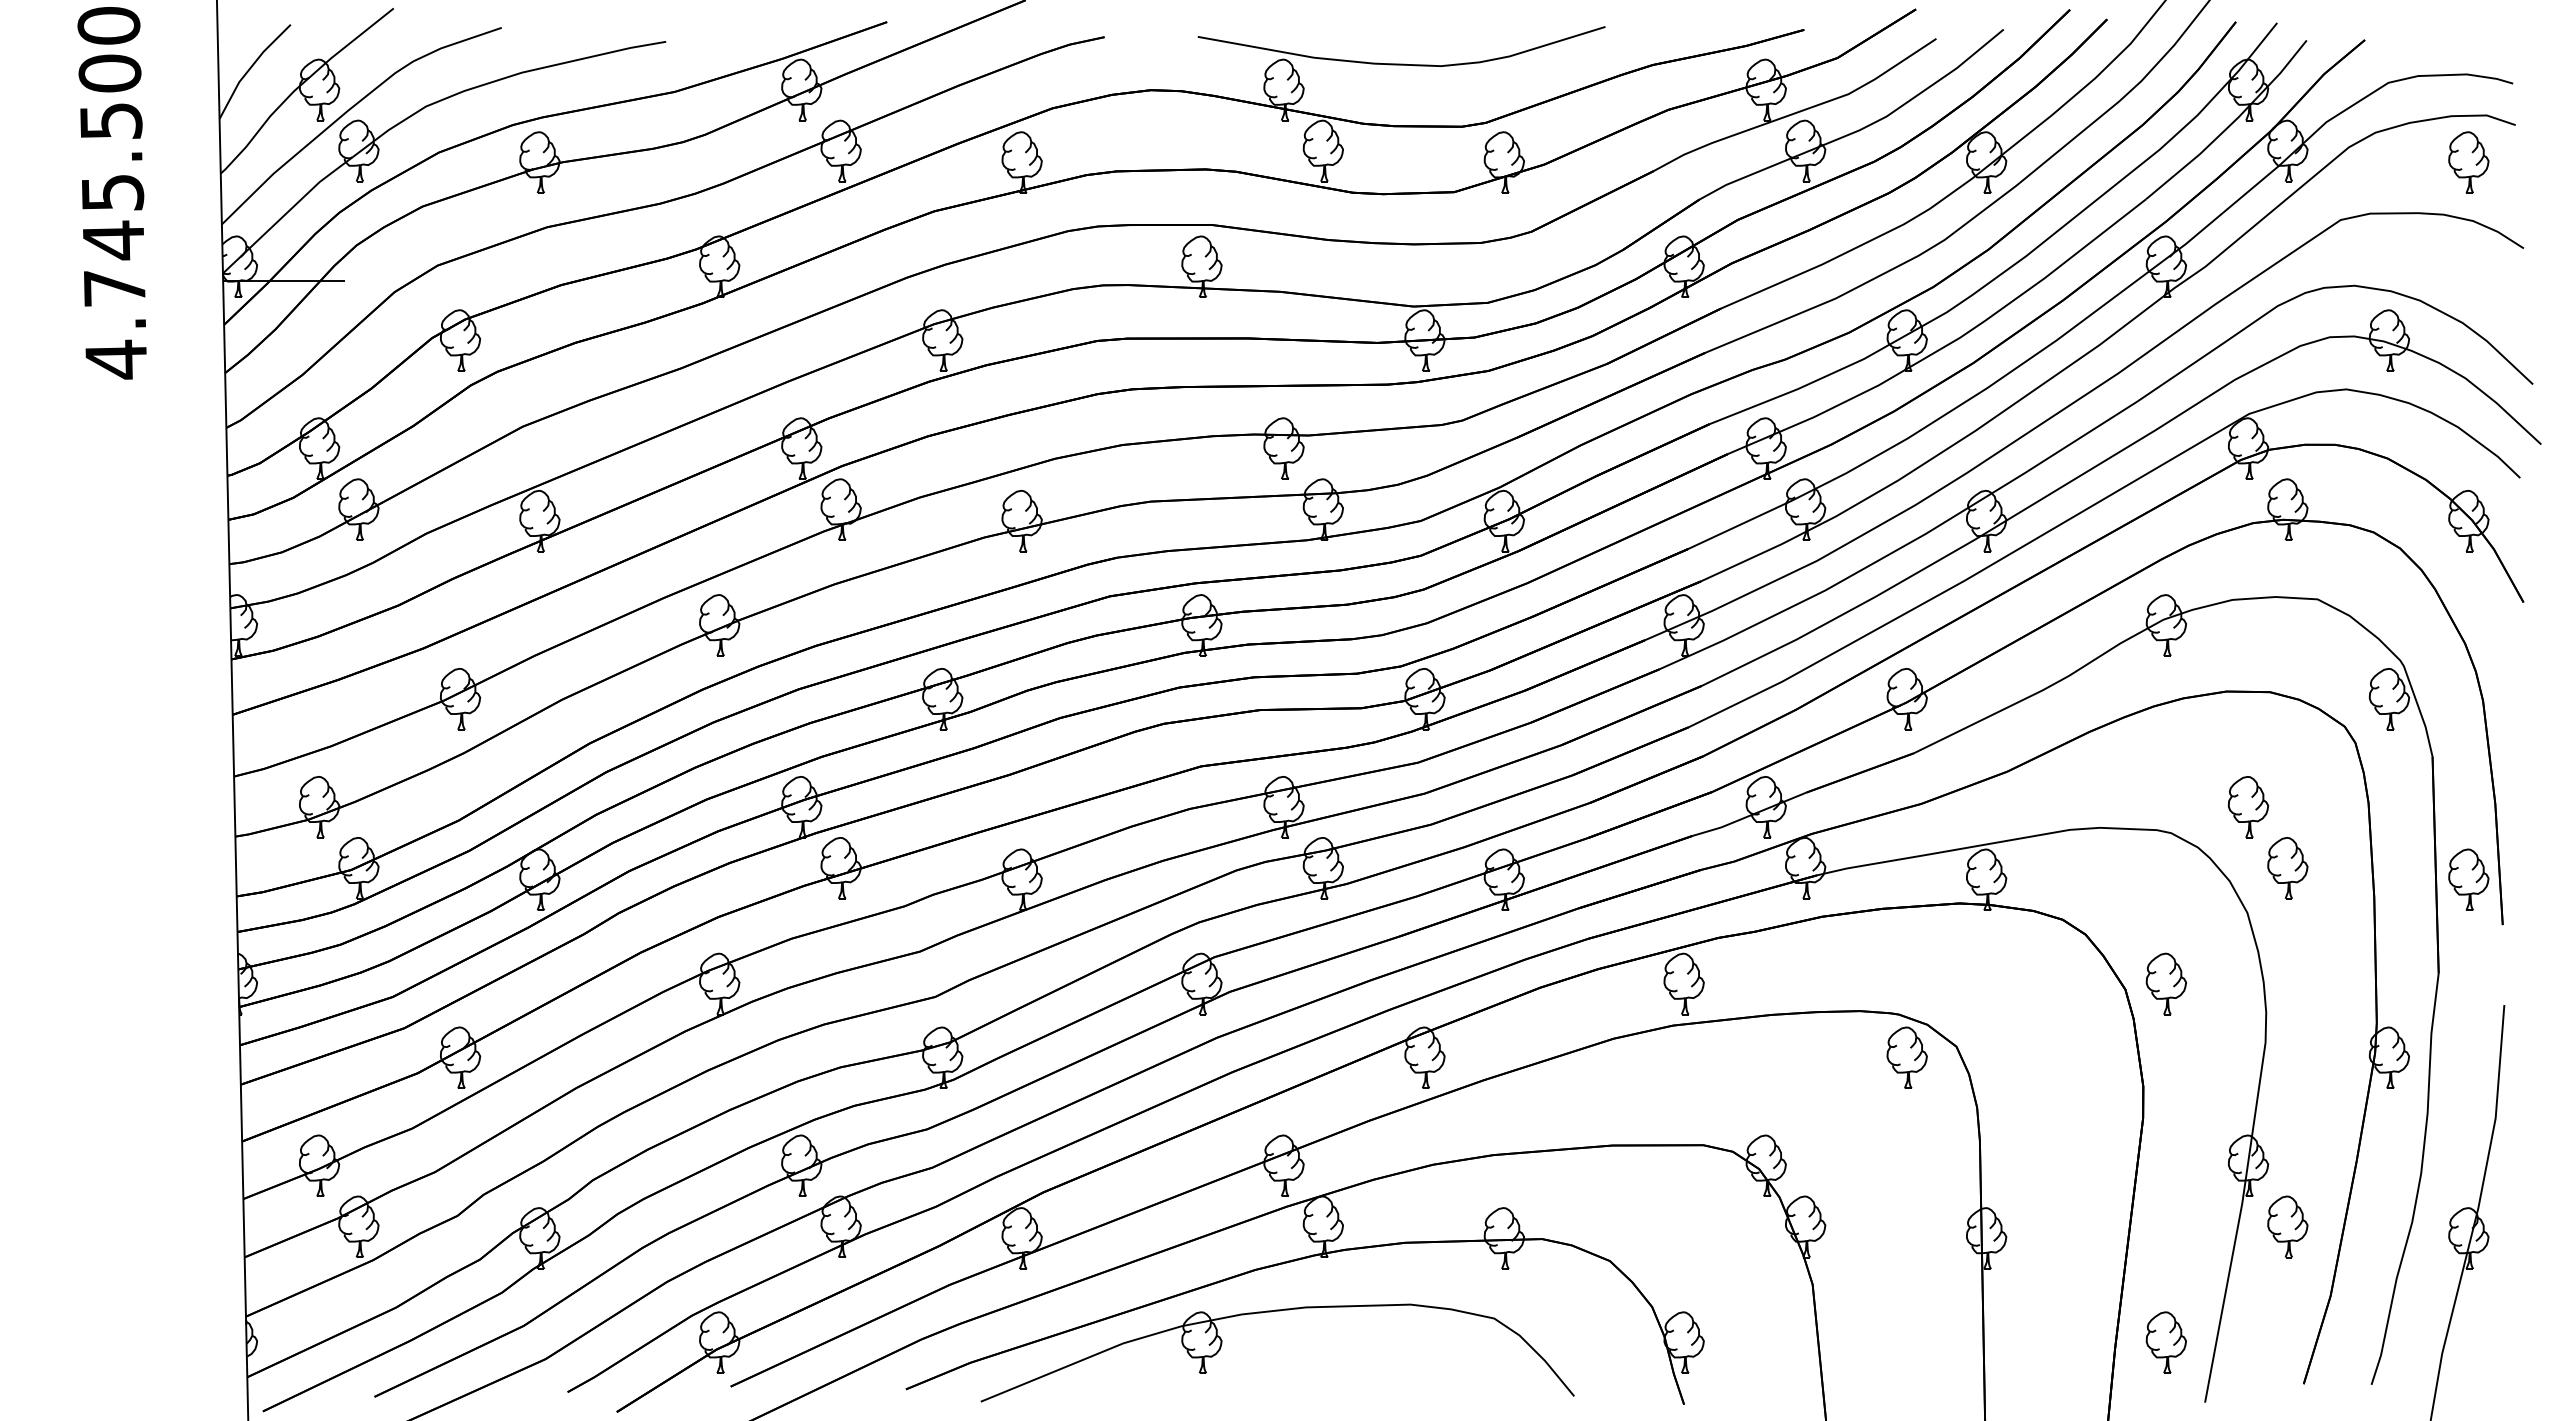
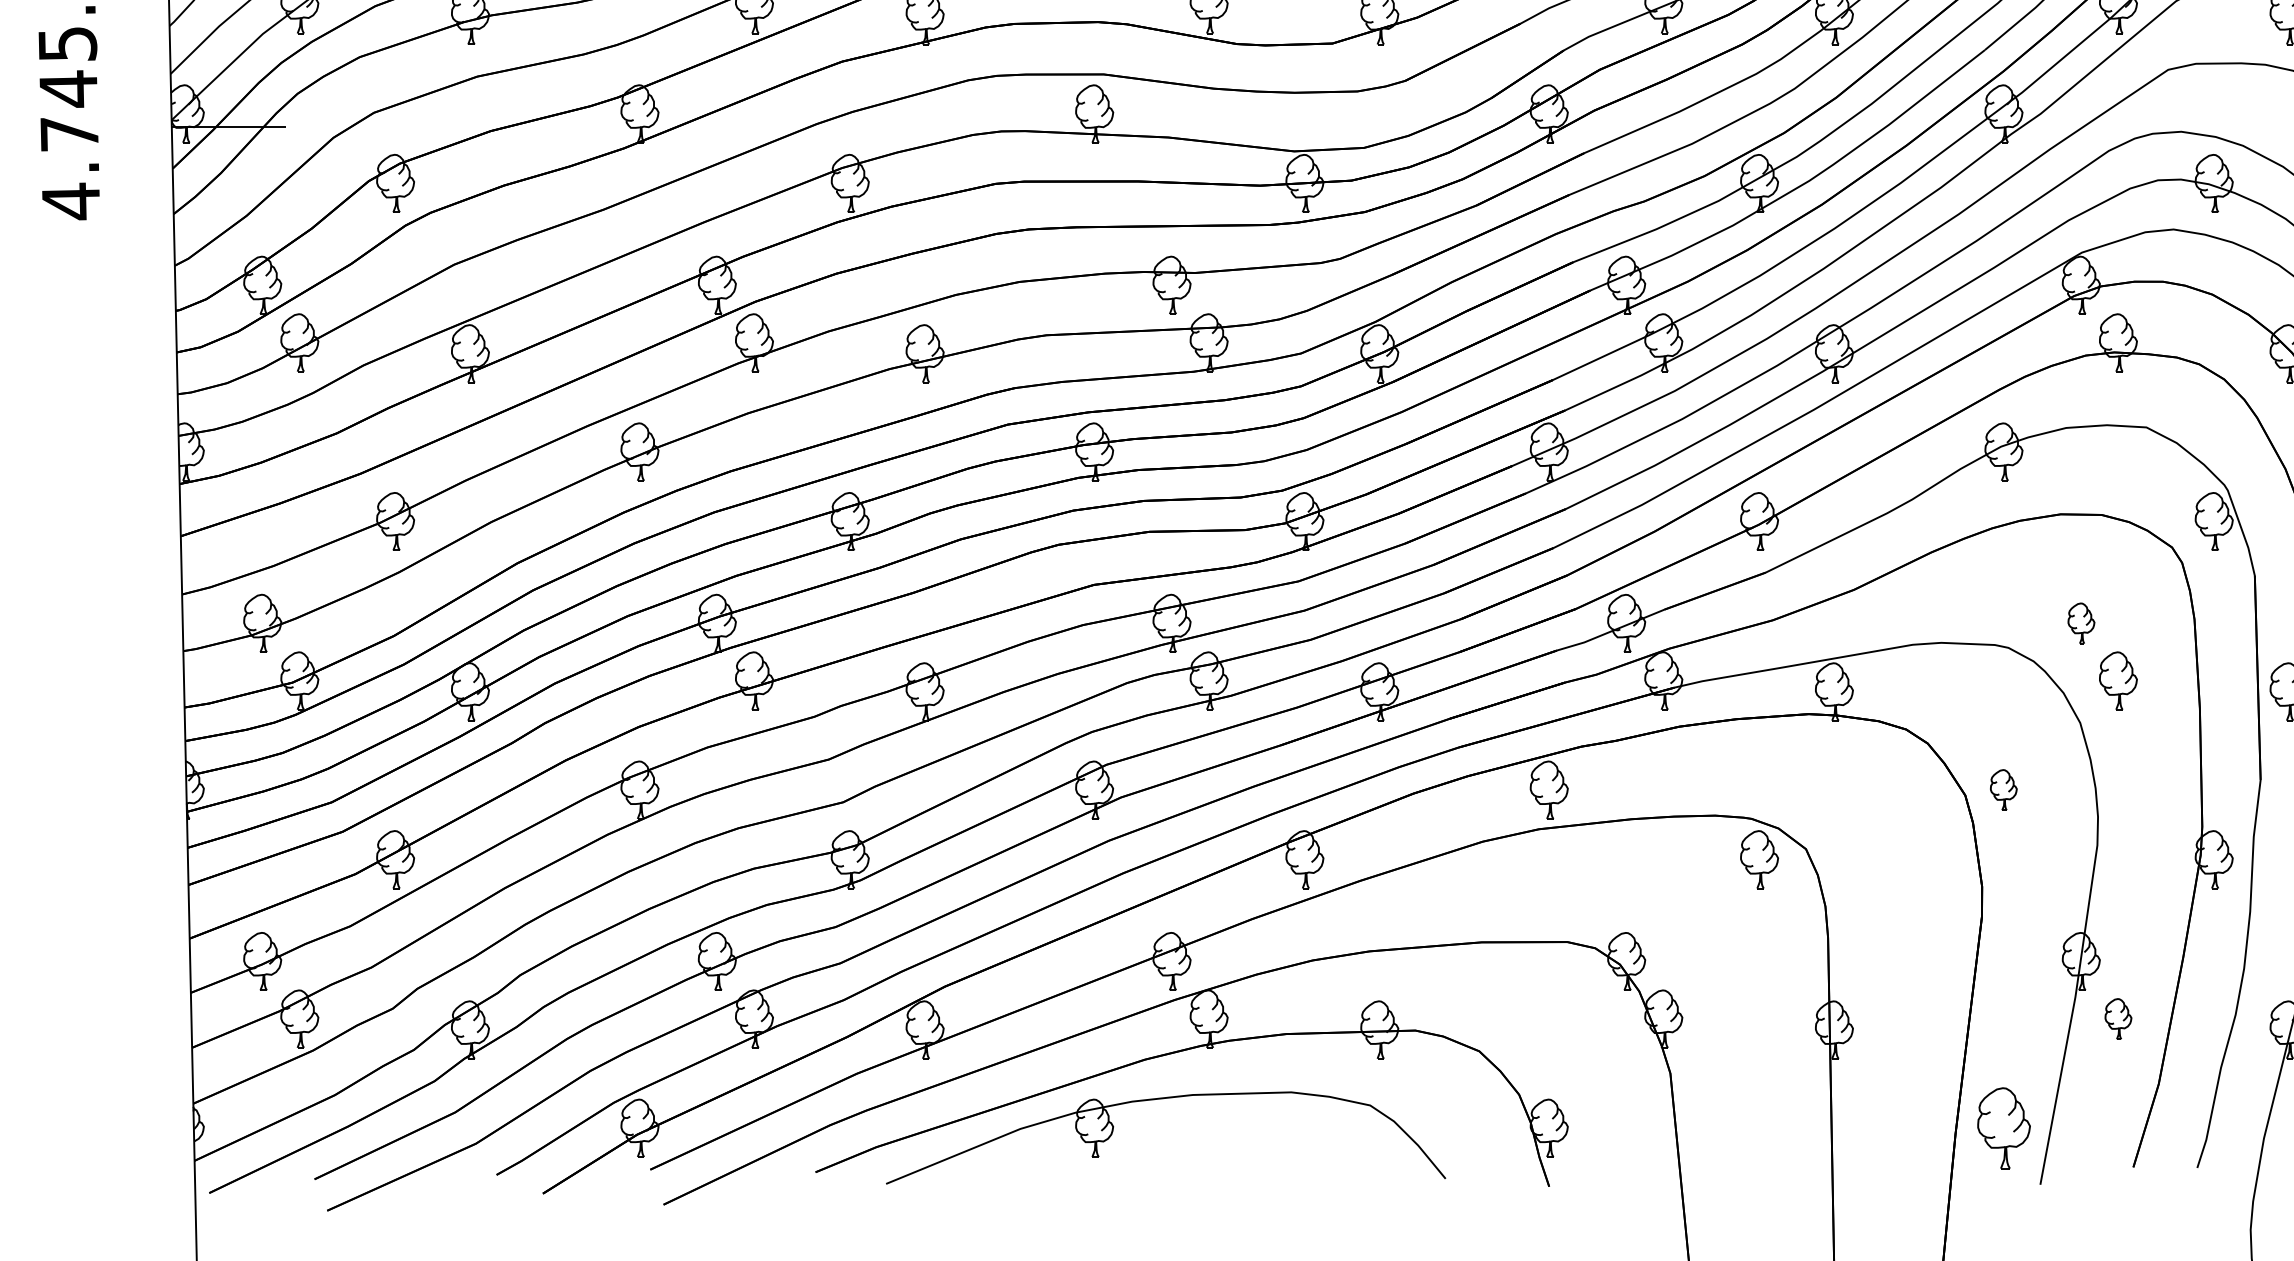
part: (2248, 807) -> (2081, 623), size x0.7
part: (2165, 983) -> (2003, 789), size x0.7
part: (2287, 1226) -> (2118, 1018), size x0.7
part: (2165, 1342) -> (2003, 1128), size x1.4

